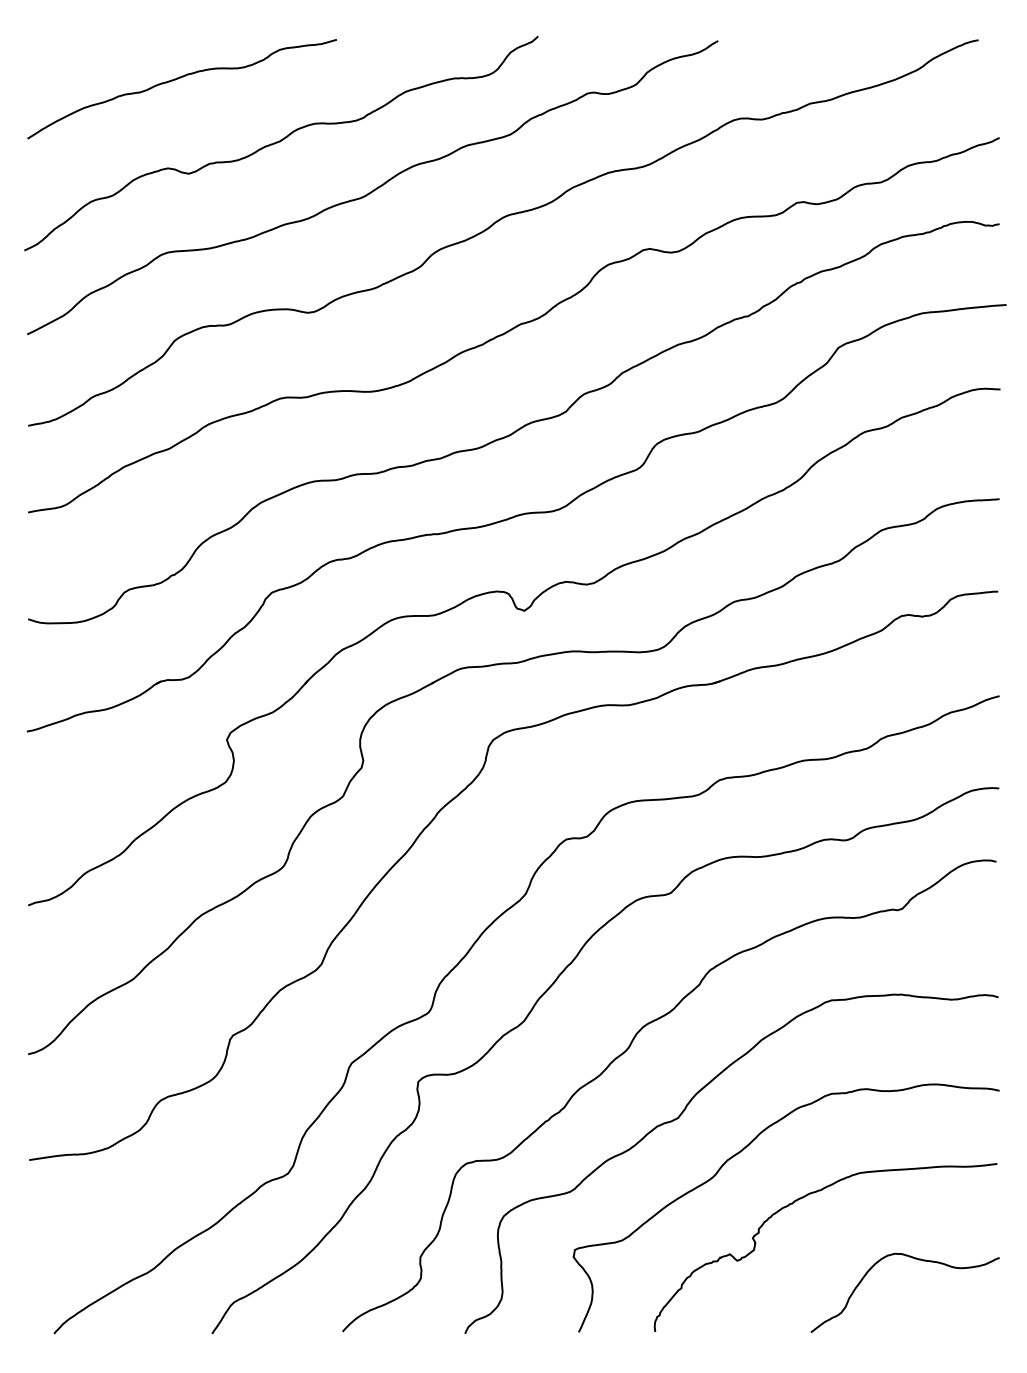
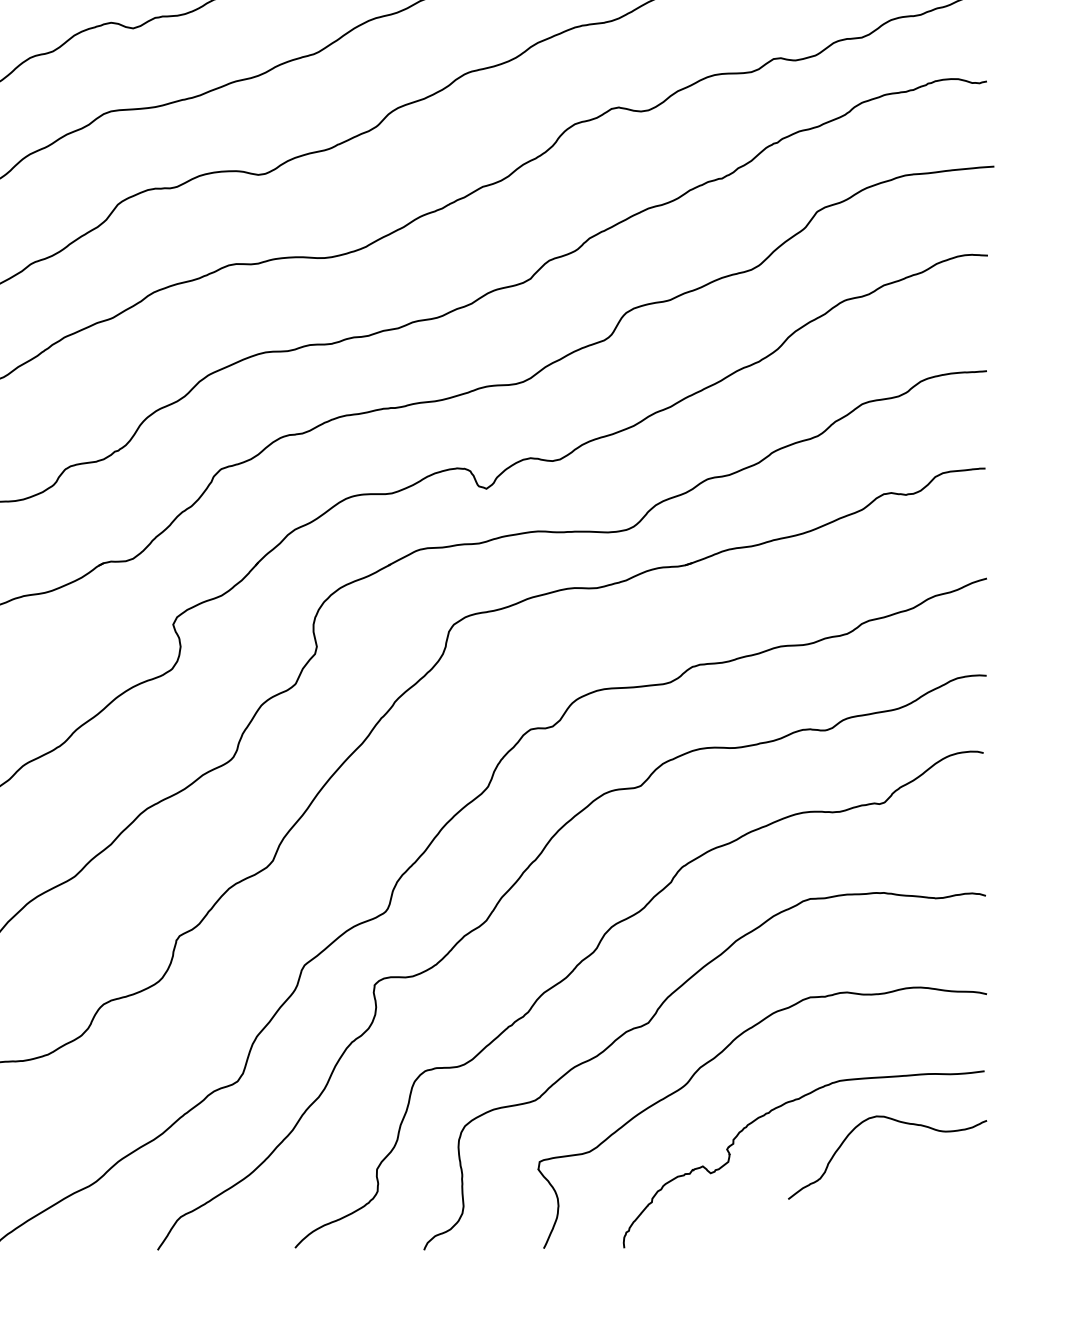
curve: (915, 1259) -> (898, 1122), moved

